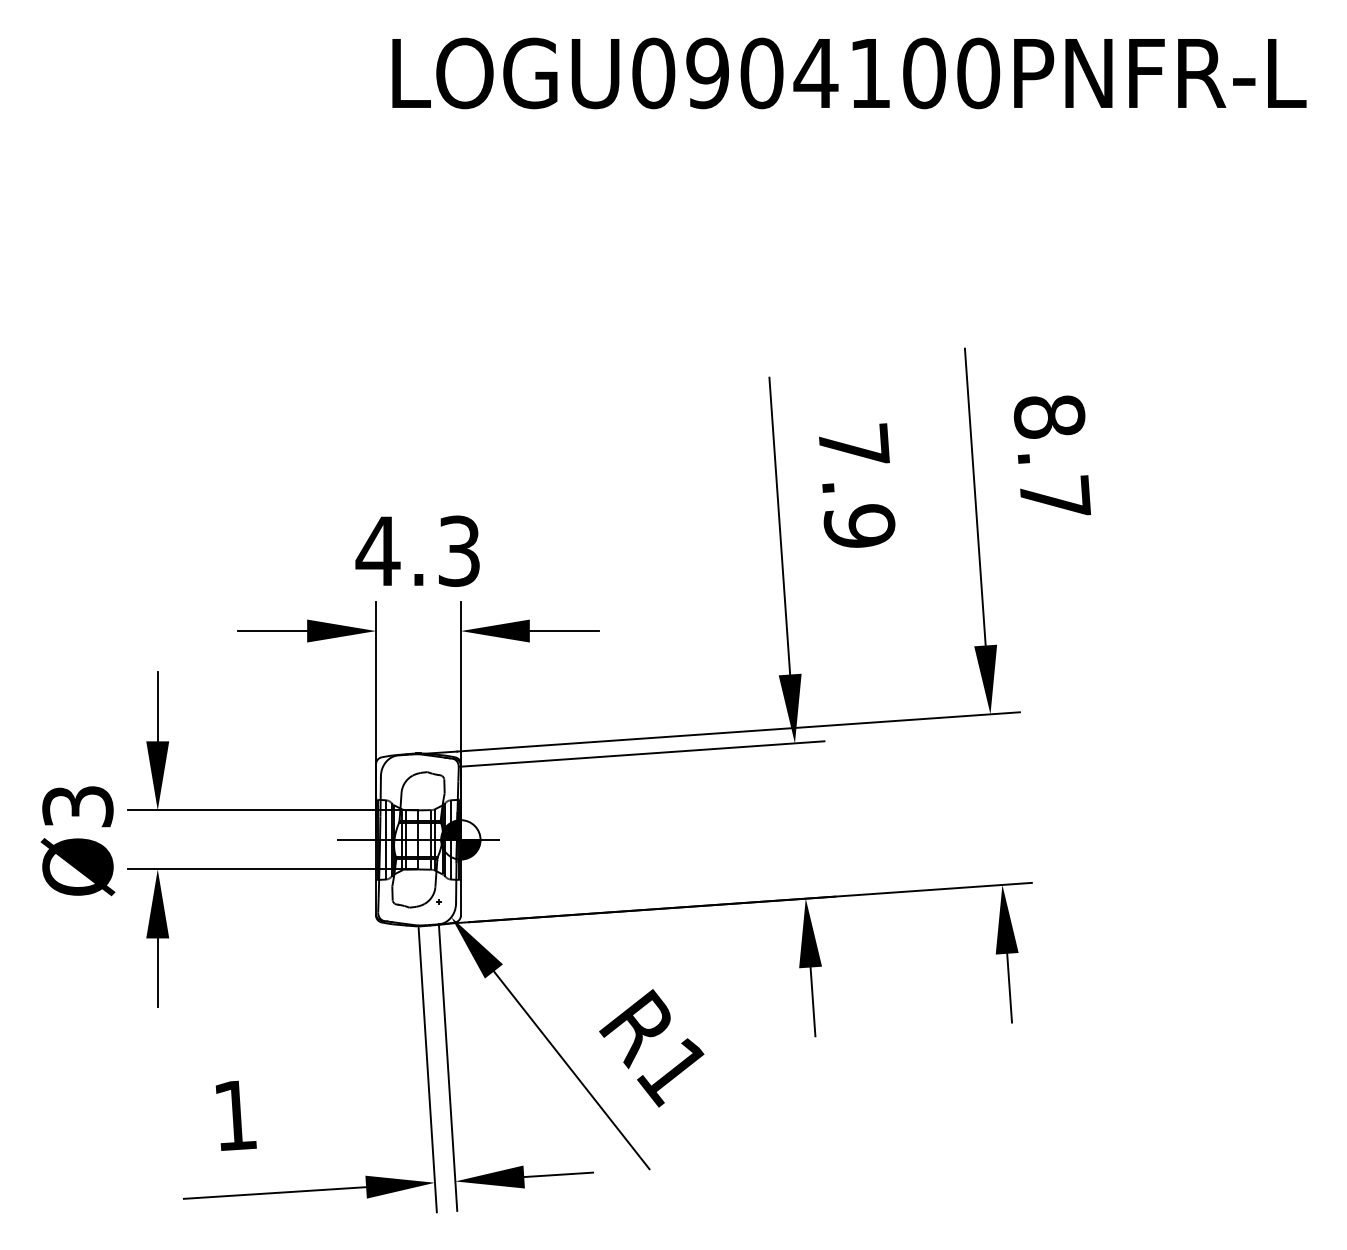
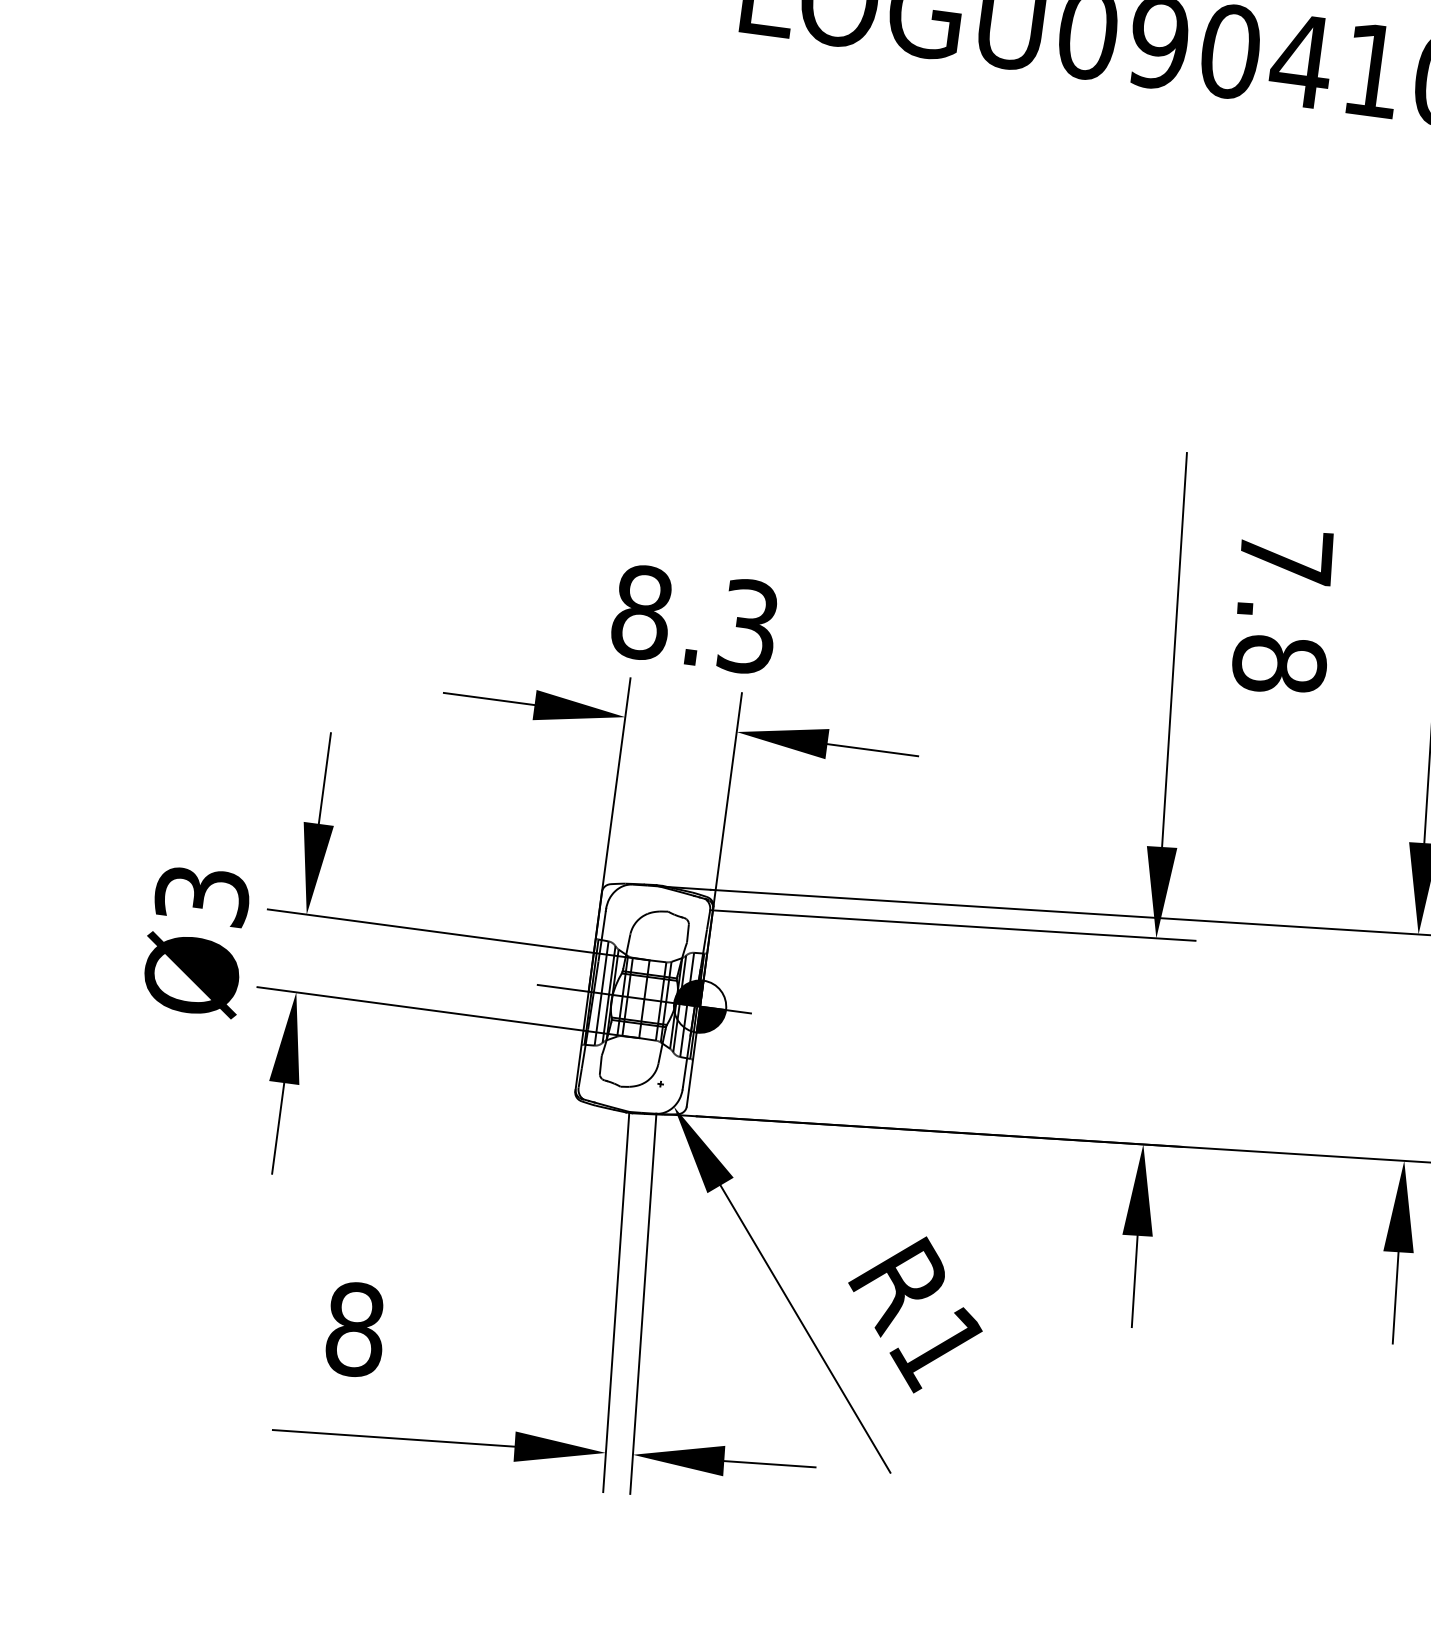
text: (859, 526) -> (1279, 664), 7.9 -> 7.8
text: (377, 550) -> (641, 611), 4.3 -> 8.3
text: (235, 1115) -> (355, 1329), 1 -> 8

